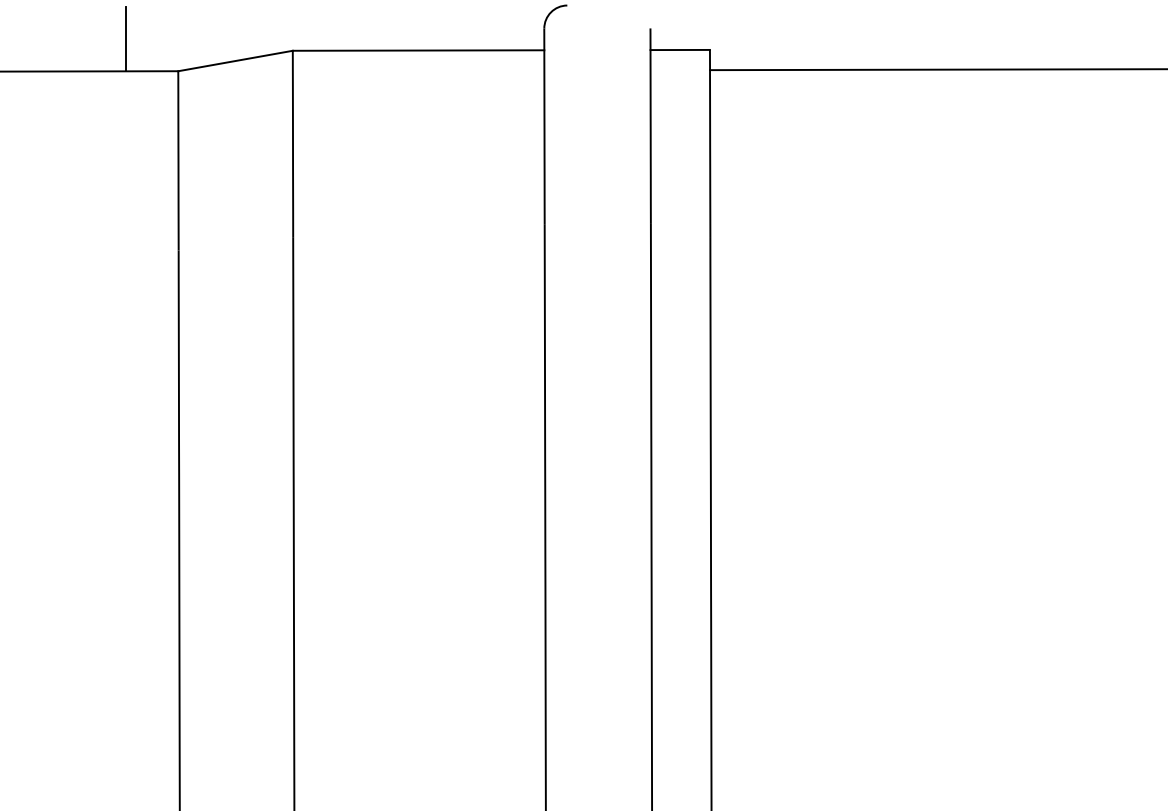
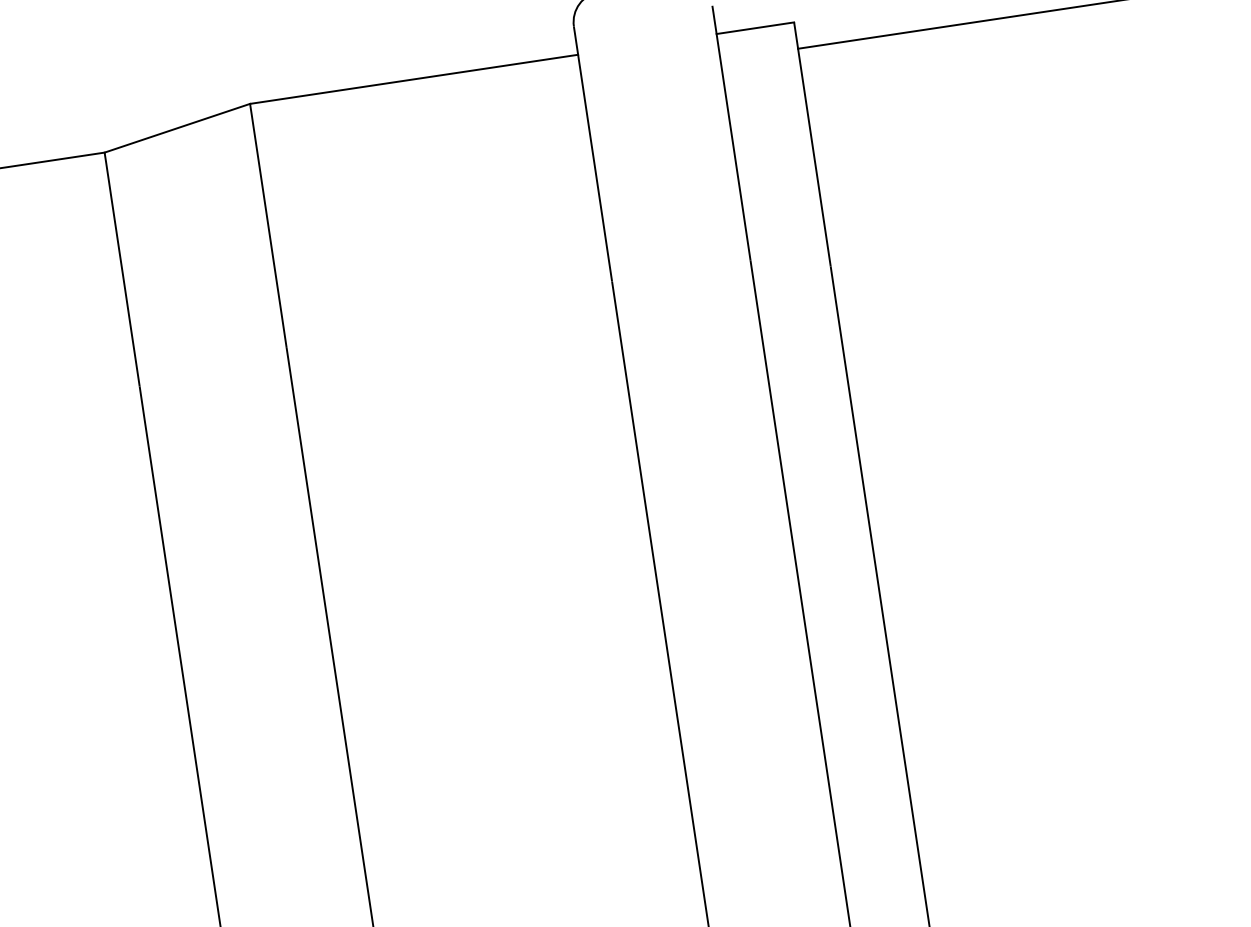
line: (125, 39) -> (29, 121), removed

